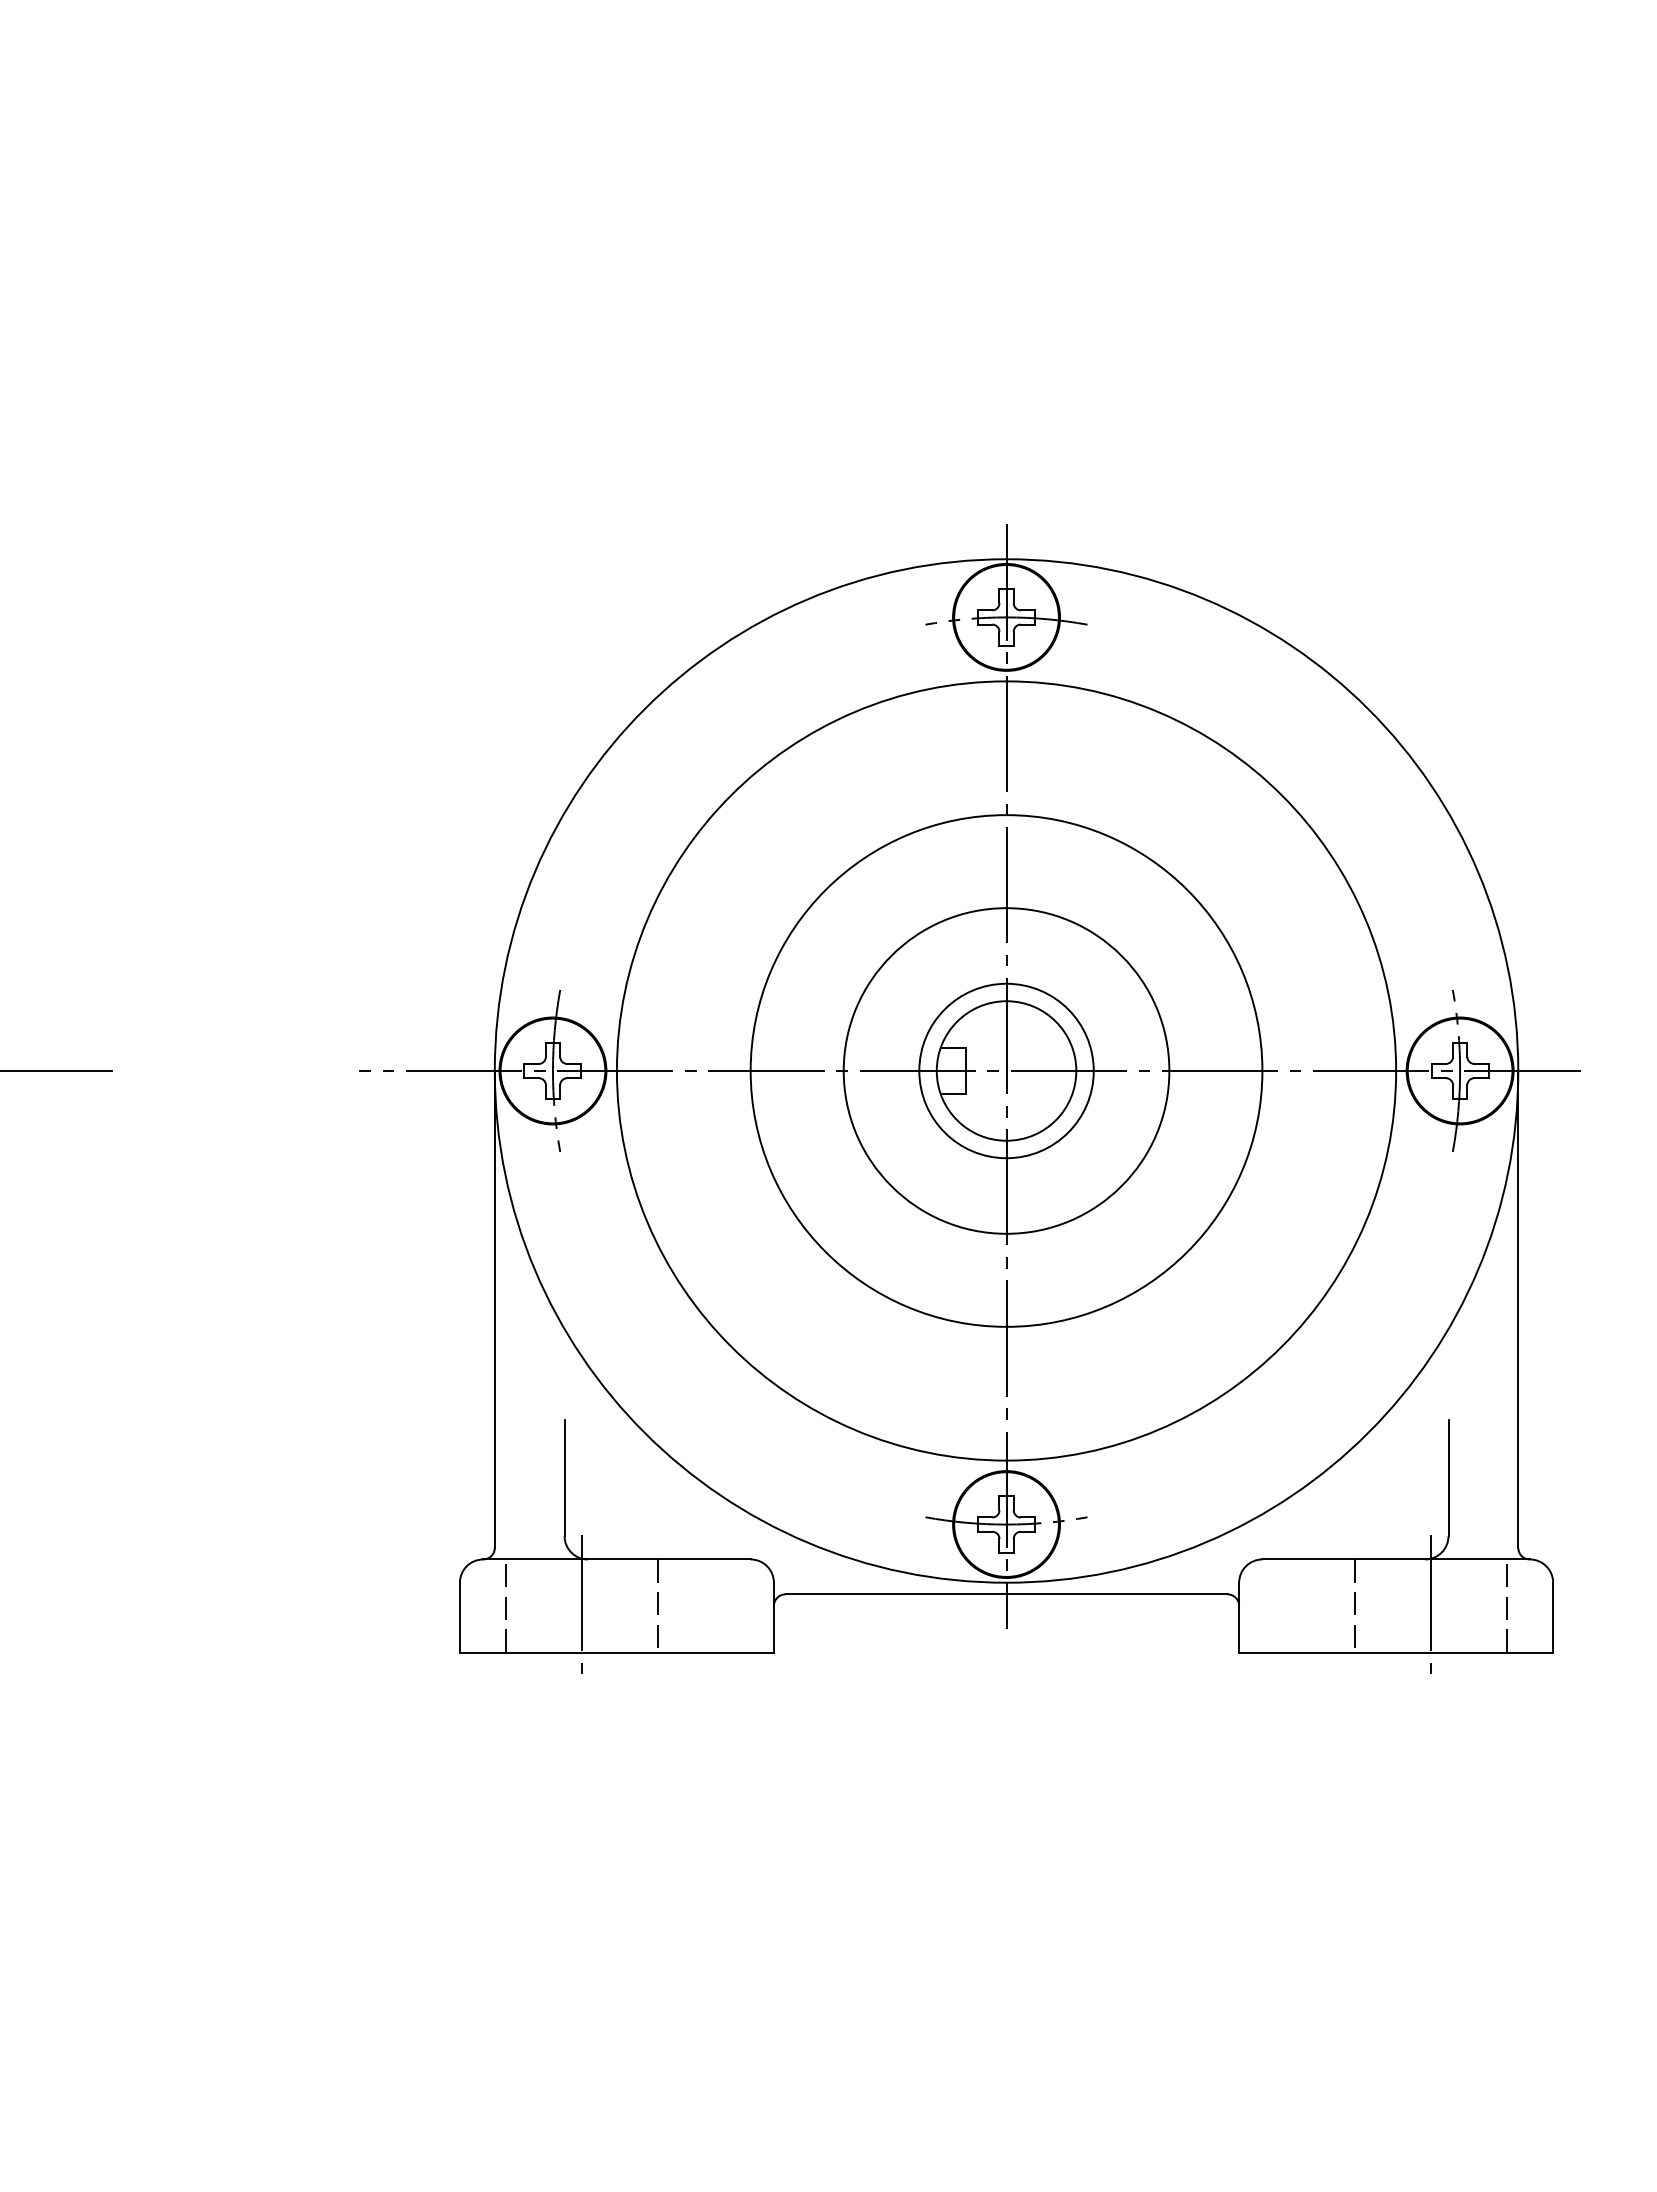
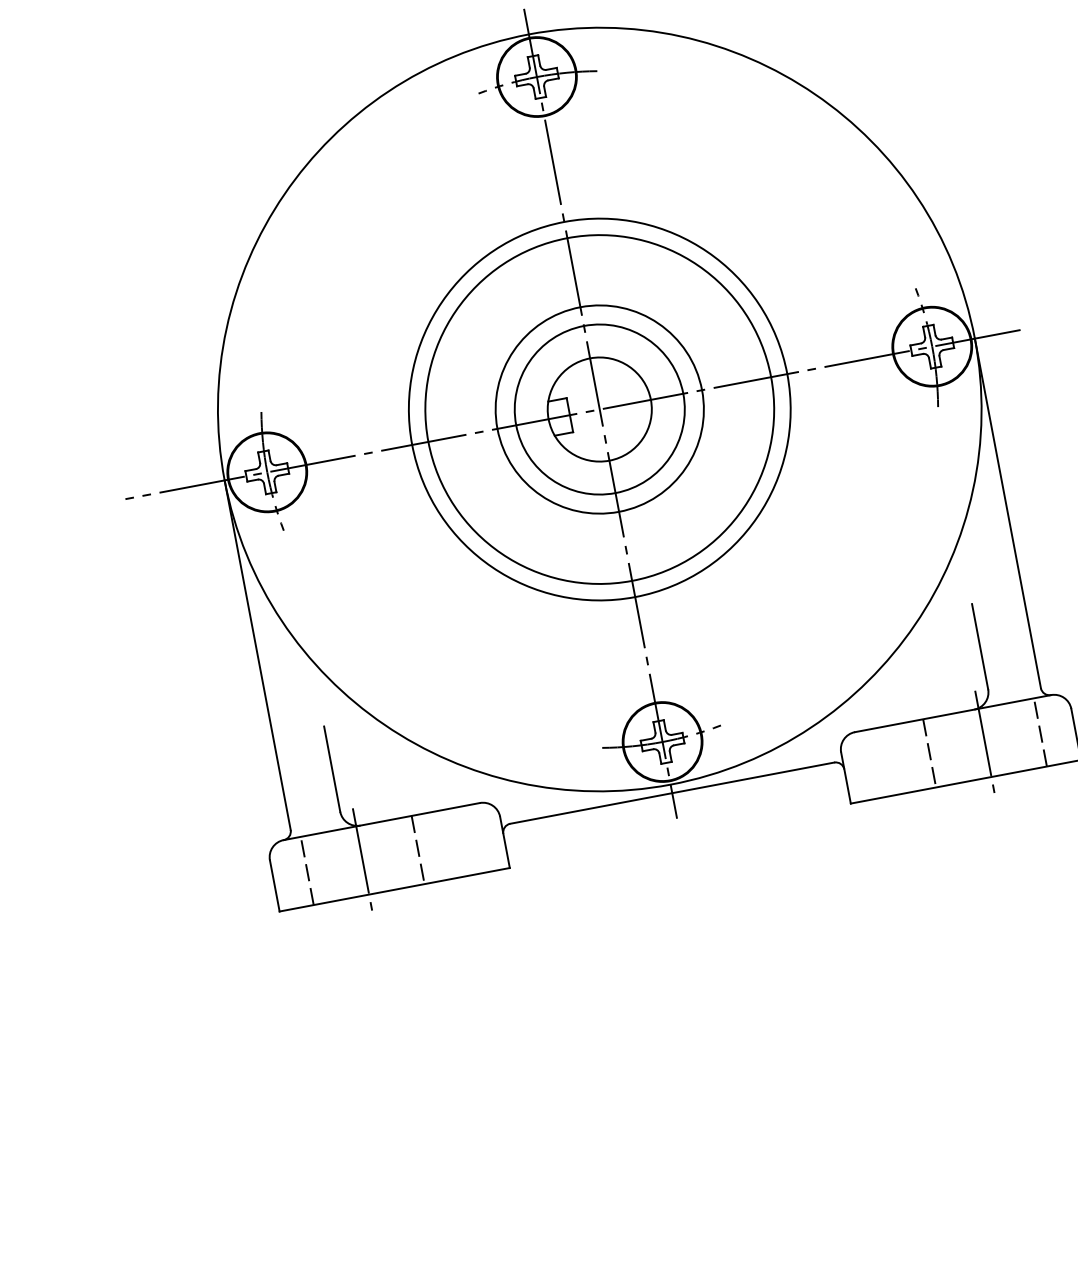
circle: (1006, 1070) -> (599, 409), size x0.6
circle: (1006, 1070) -> (599, 409), size x0.7
circle: (1006, 1070) -> (599, 409), size x1.6

